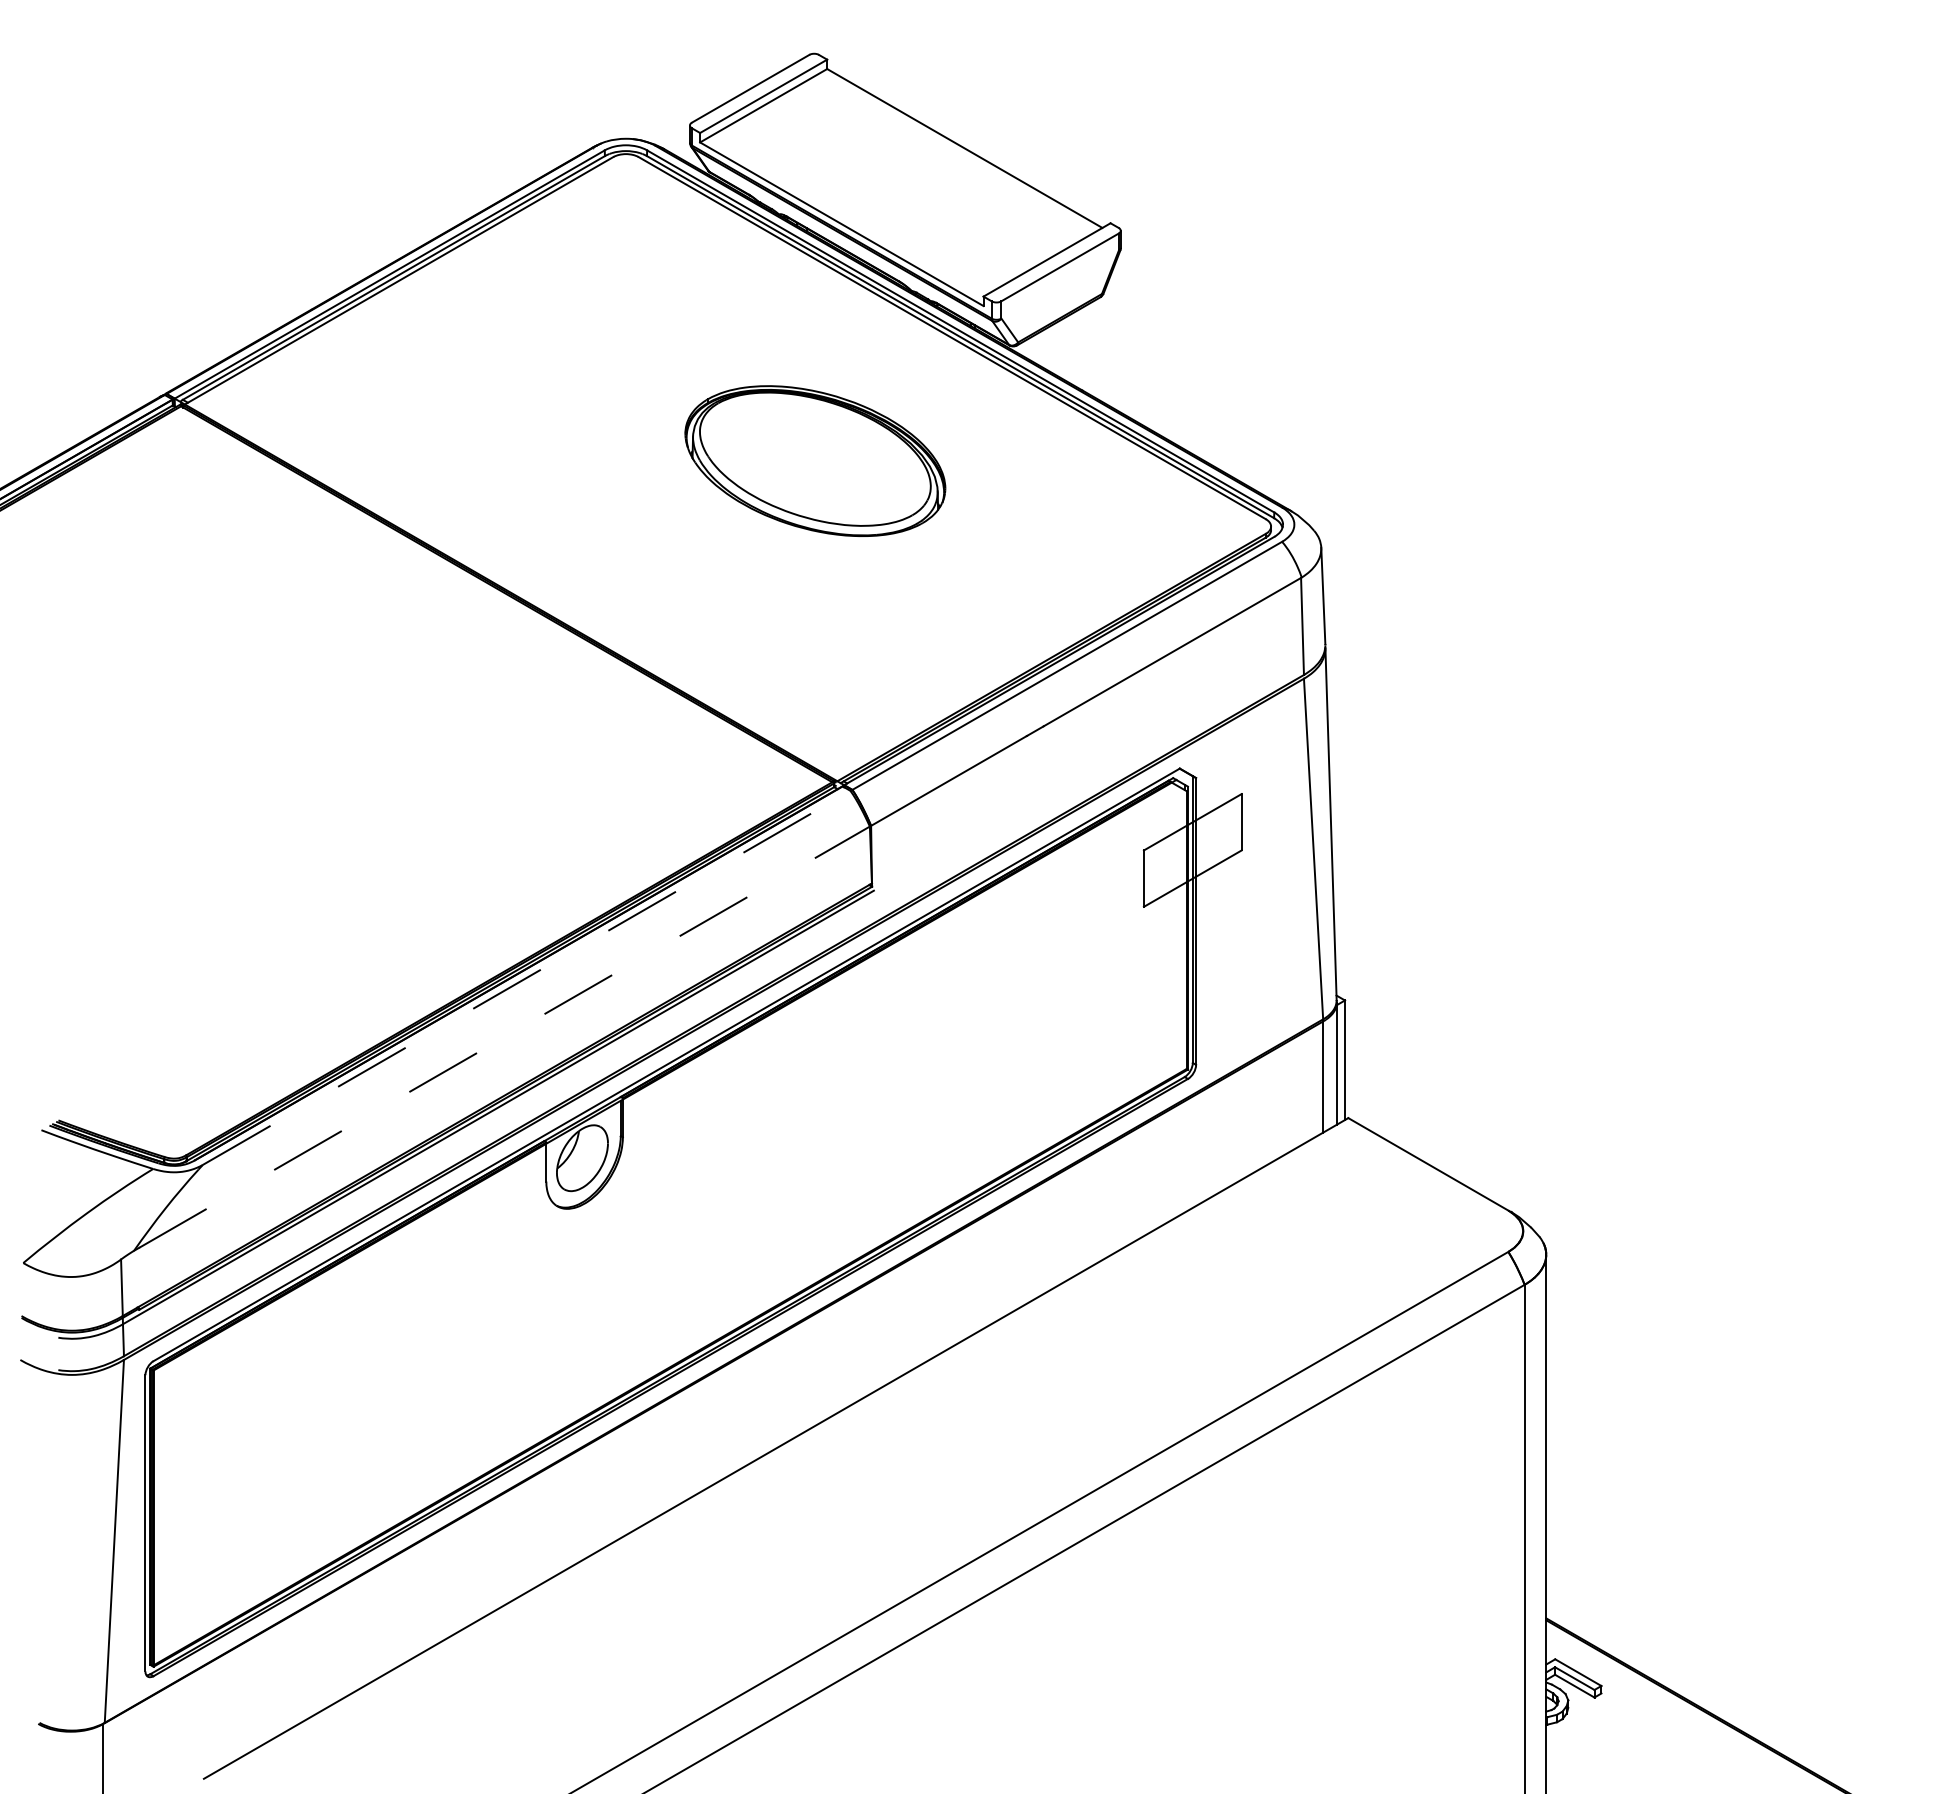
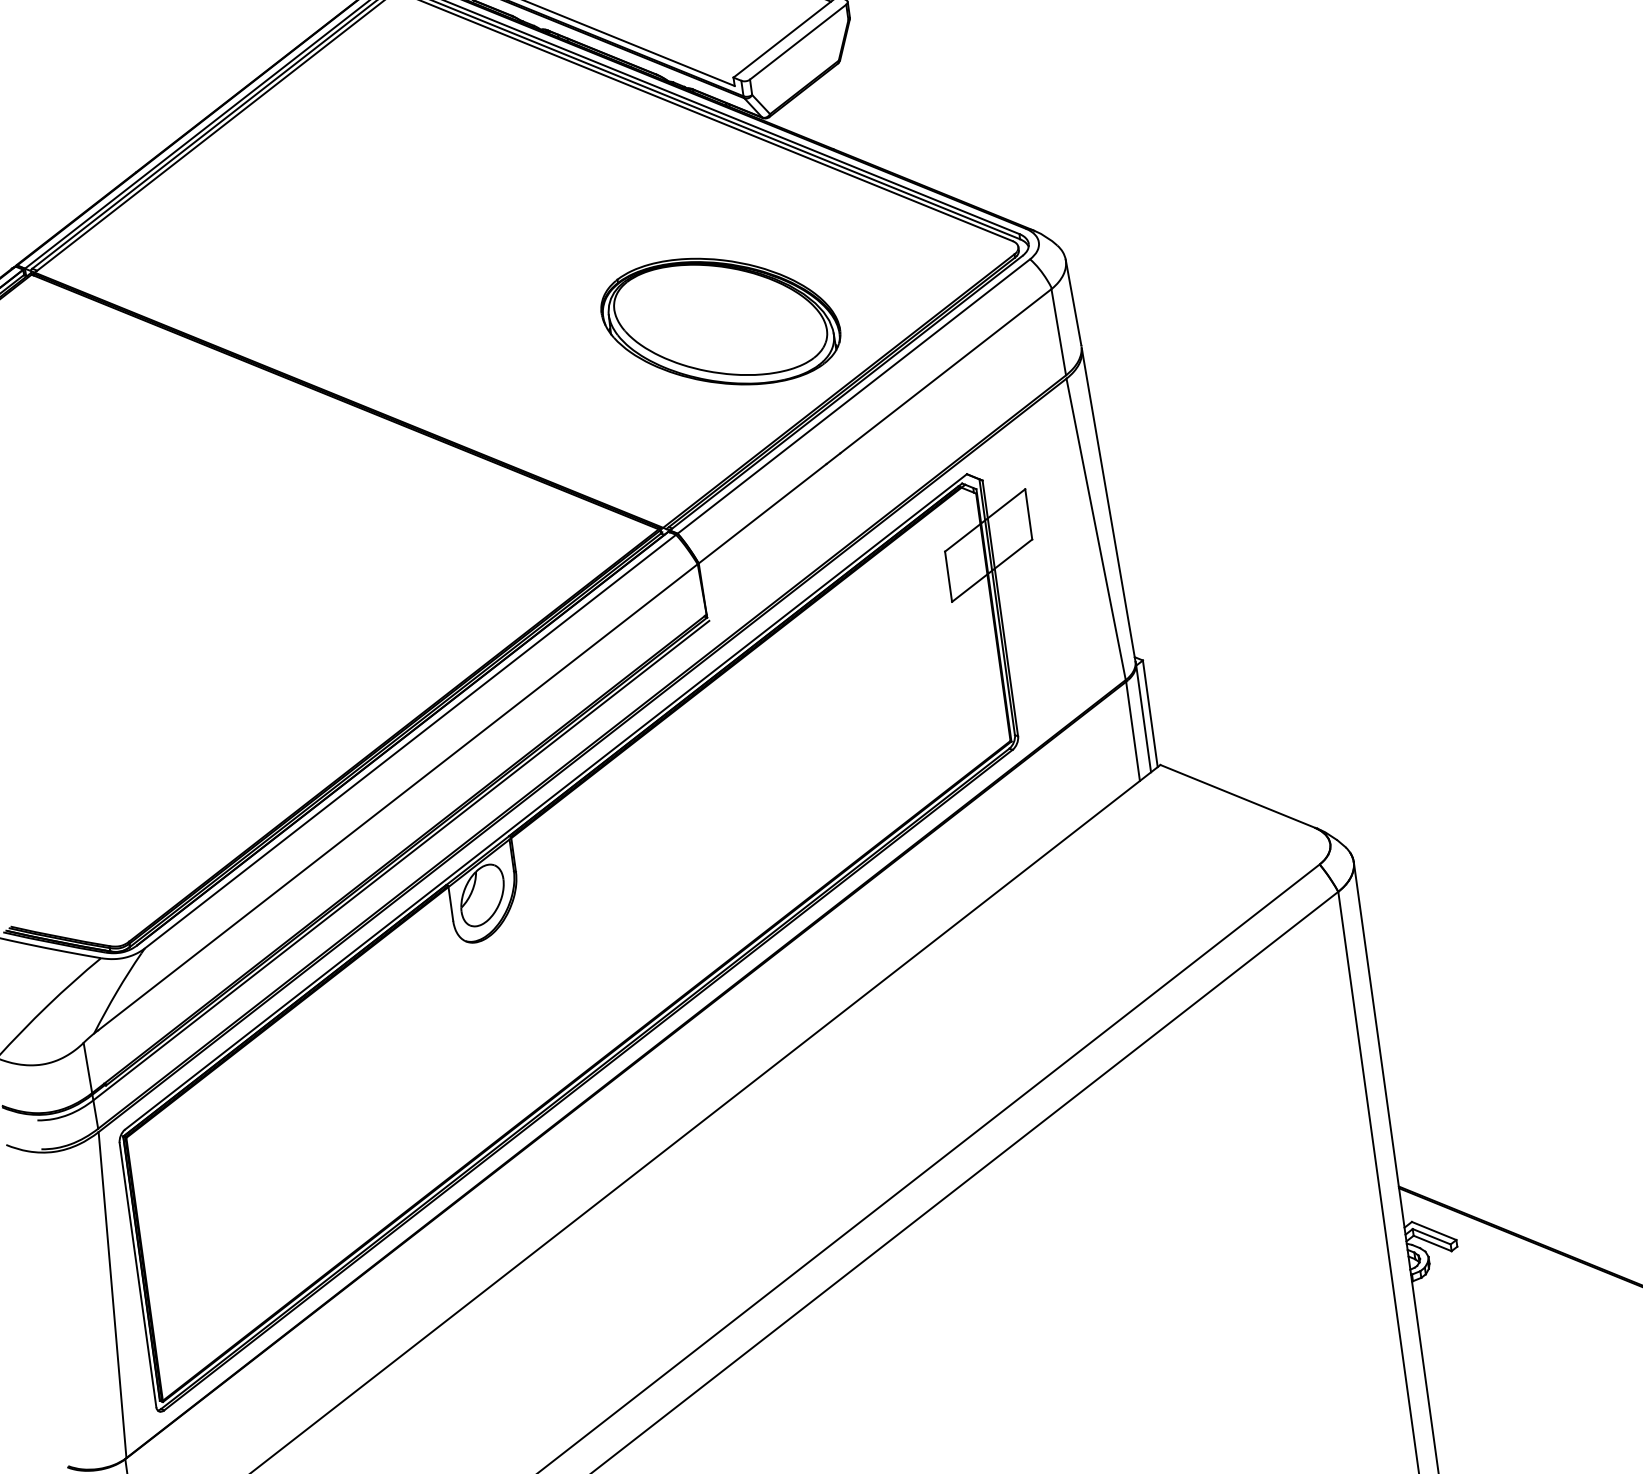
part: (815, 460) -> (720, 321), moved
line: (526, 977) -> (410, 741), dashed -> solid
line: (504, 1037) -> (398, 797), dashed -> solid

